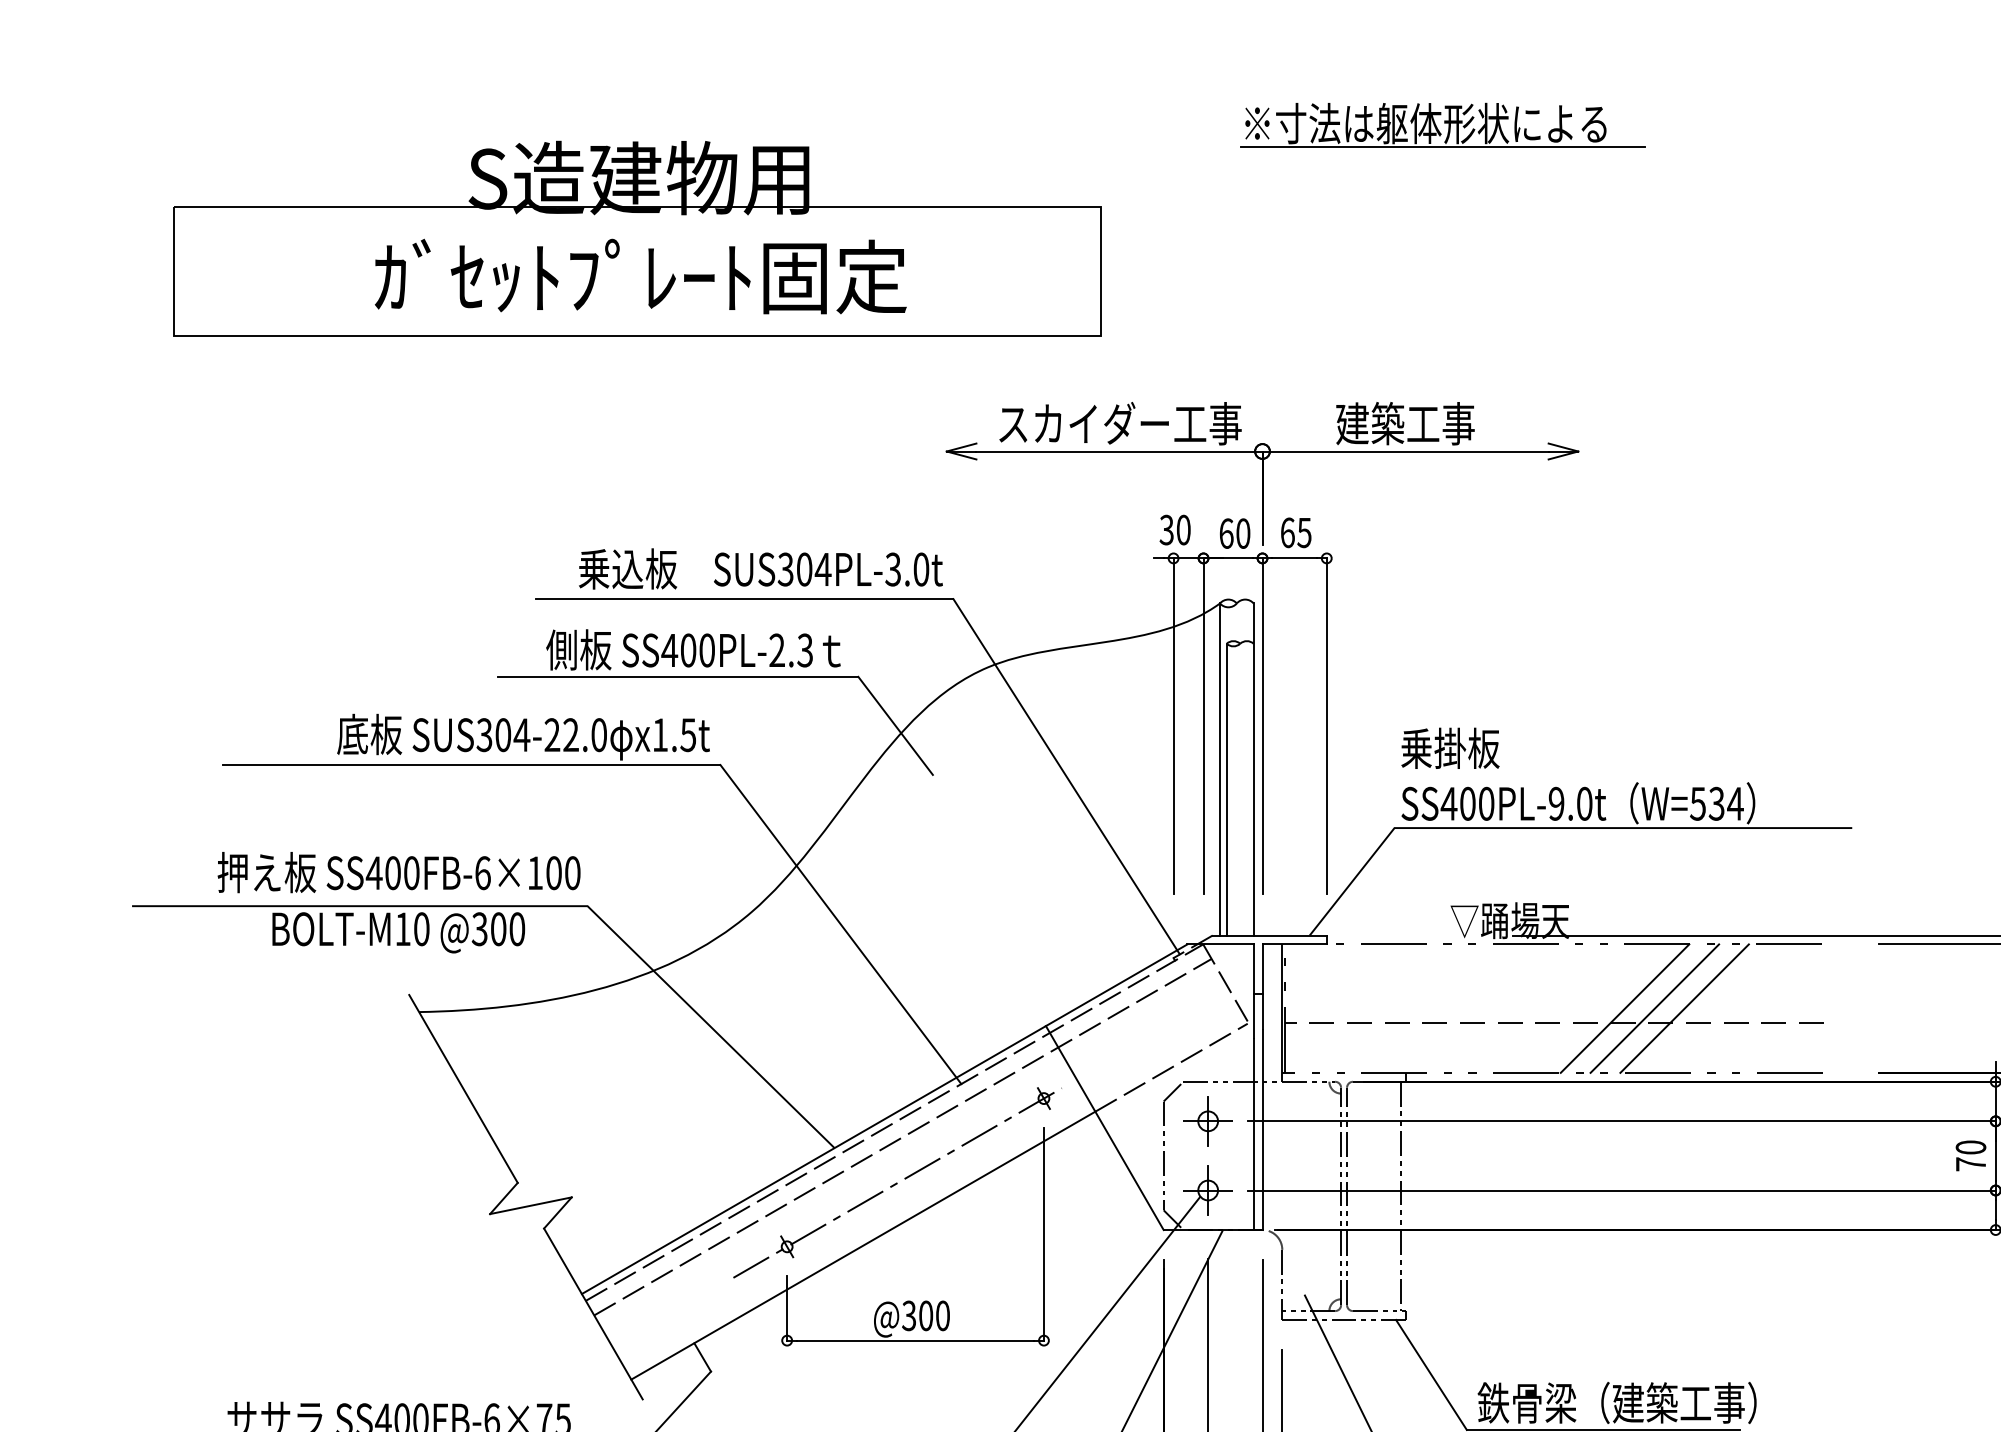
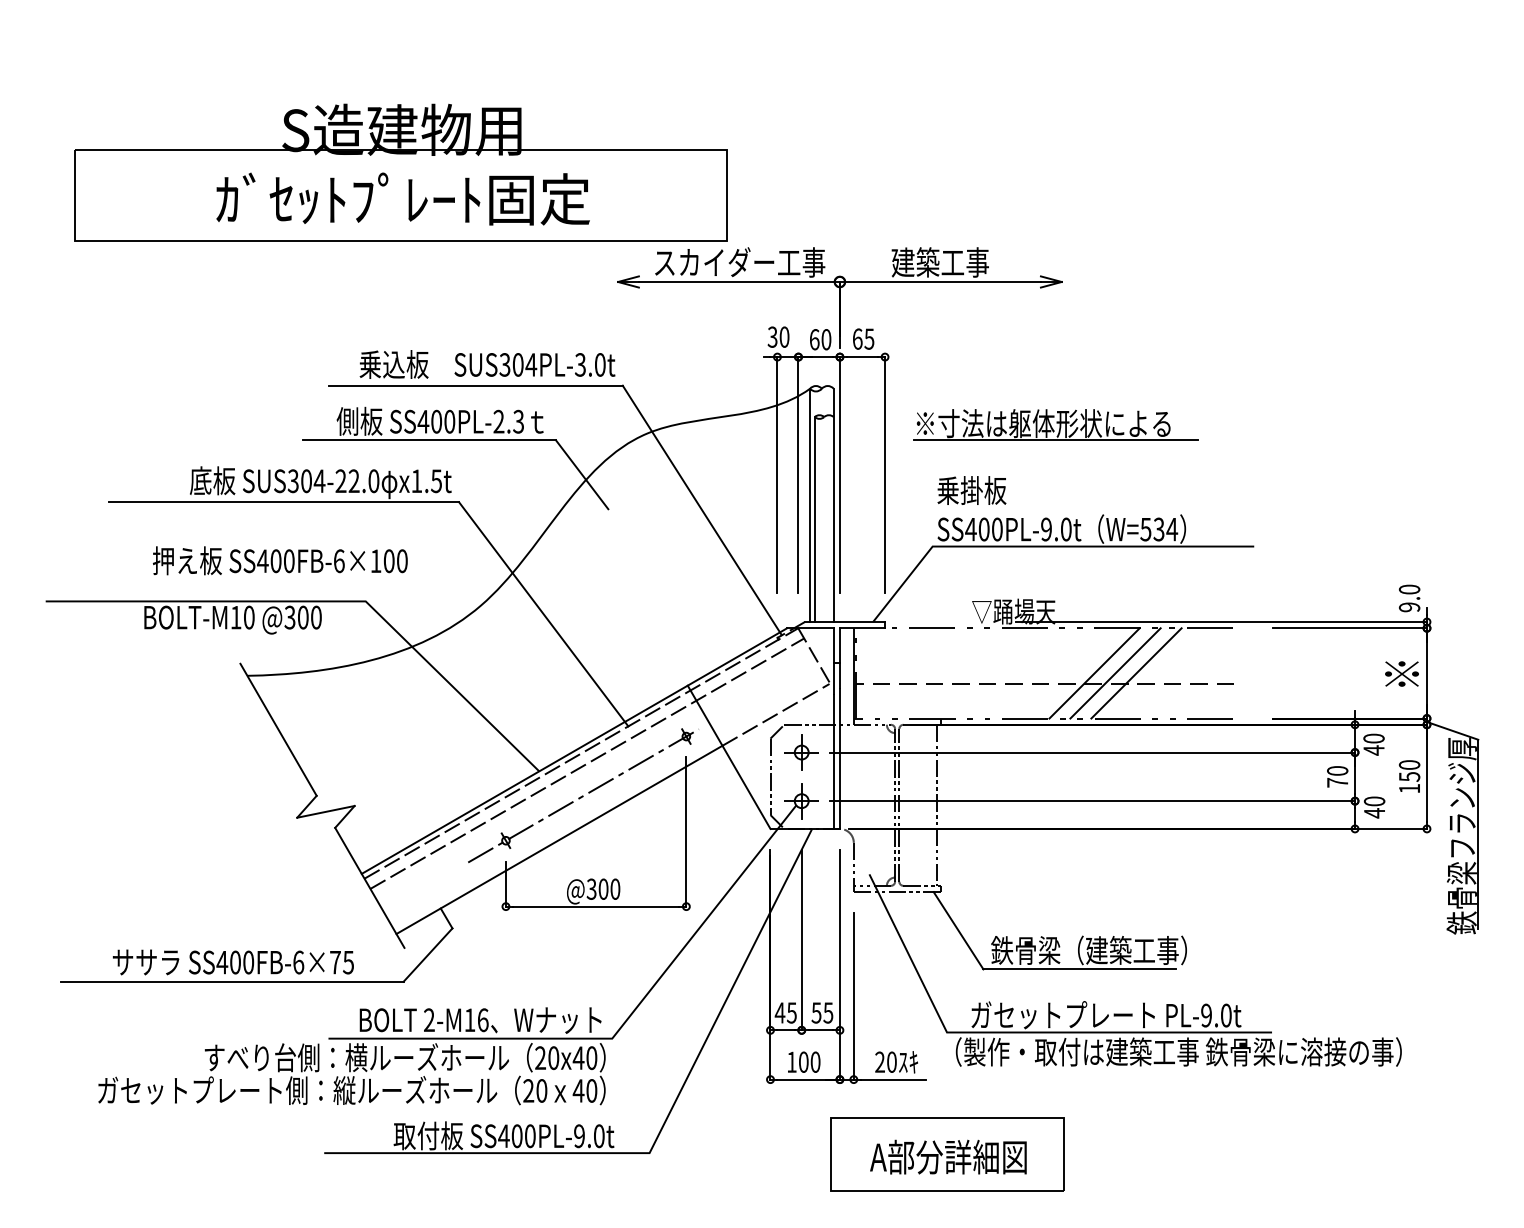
part: (1442, 124) -> (1055, 424), moved
part: (637, 238) -> (400, 172), moved
text: (399, 872) -> (280, 560), moved

